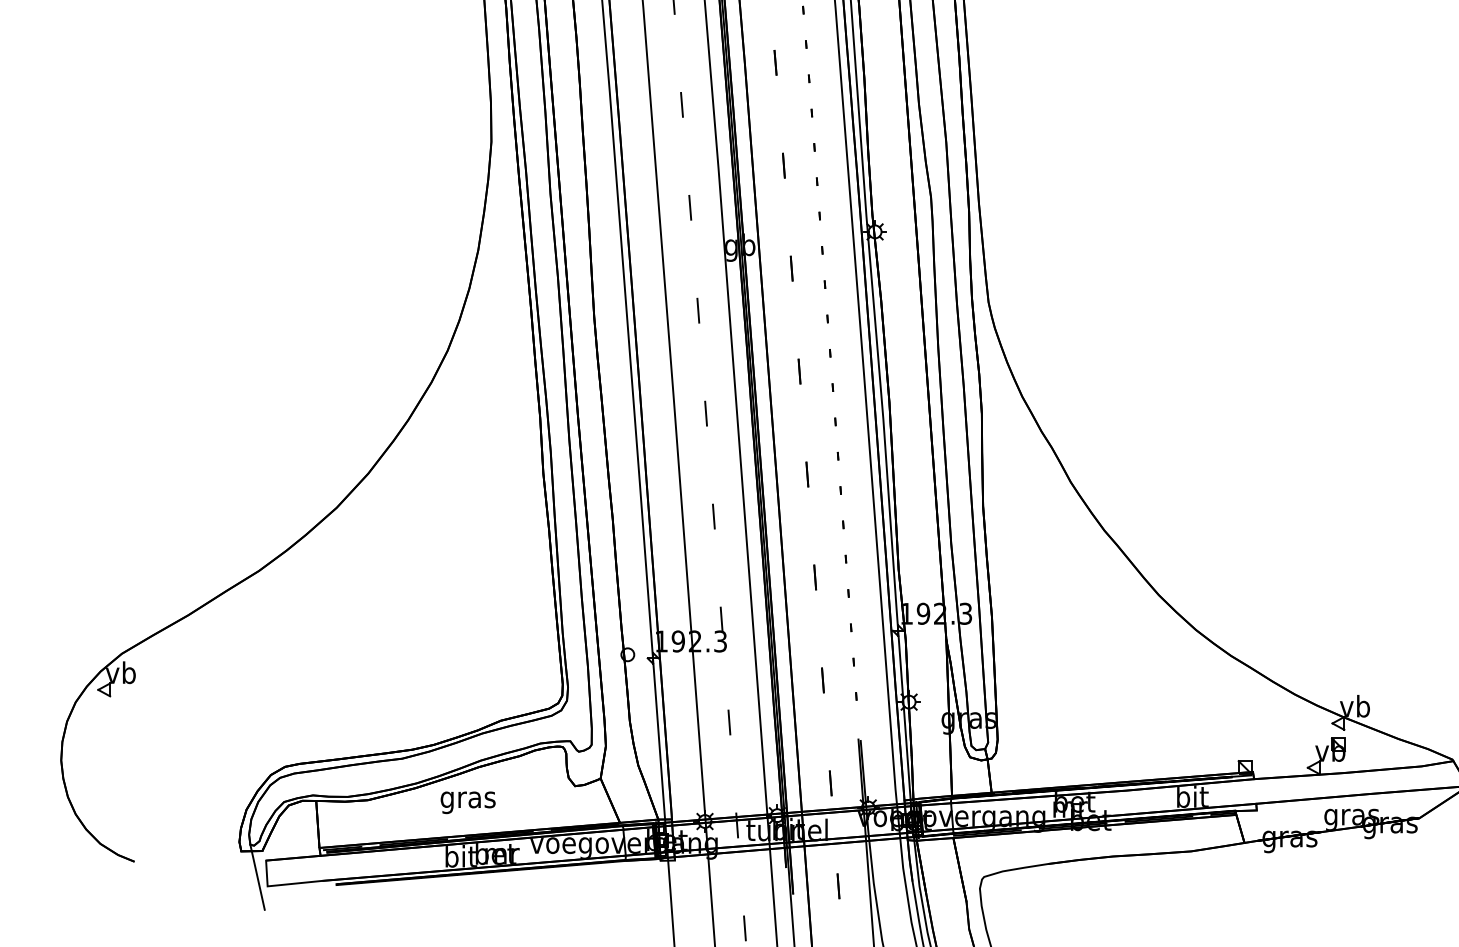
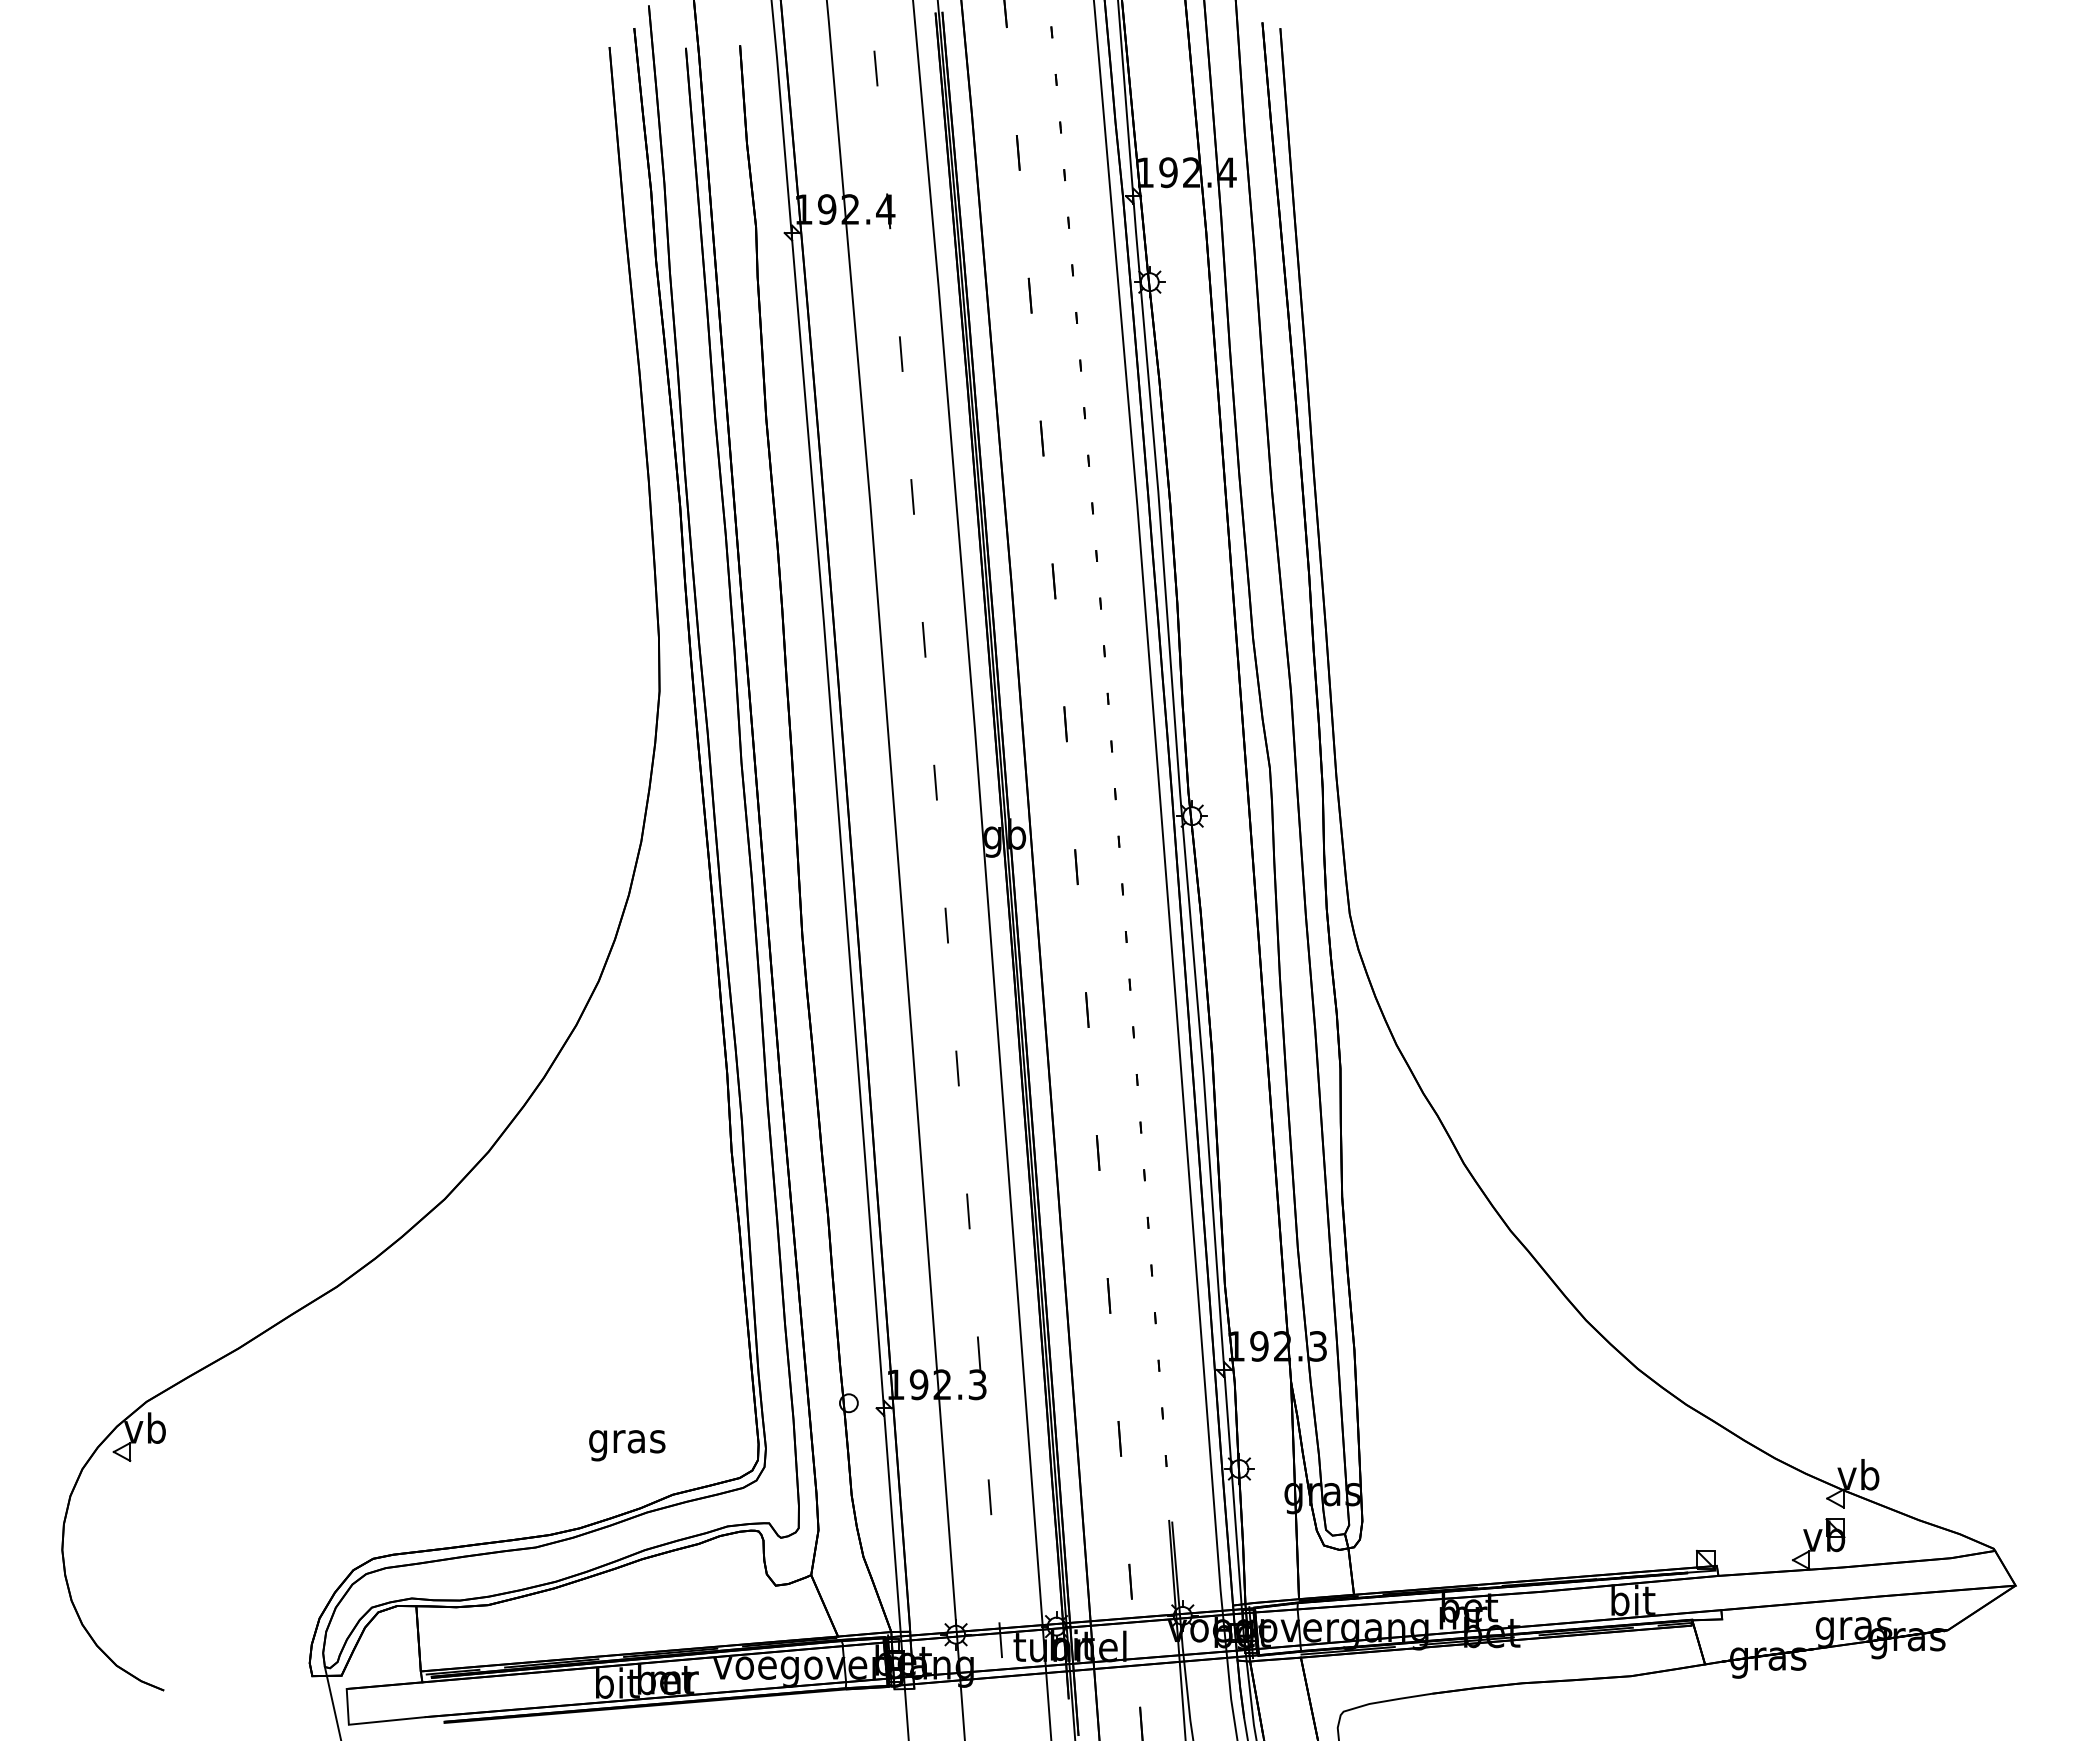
text: (468, 802) -> (627, 1445), moved

